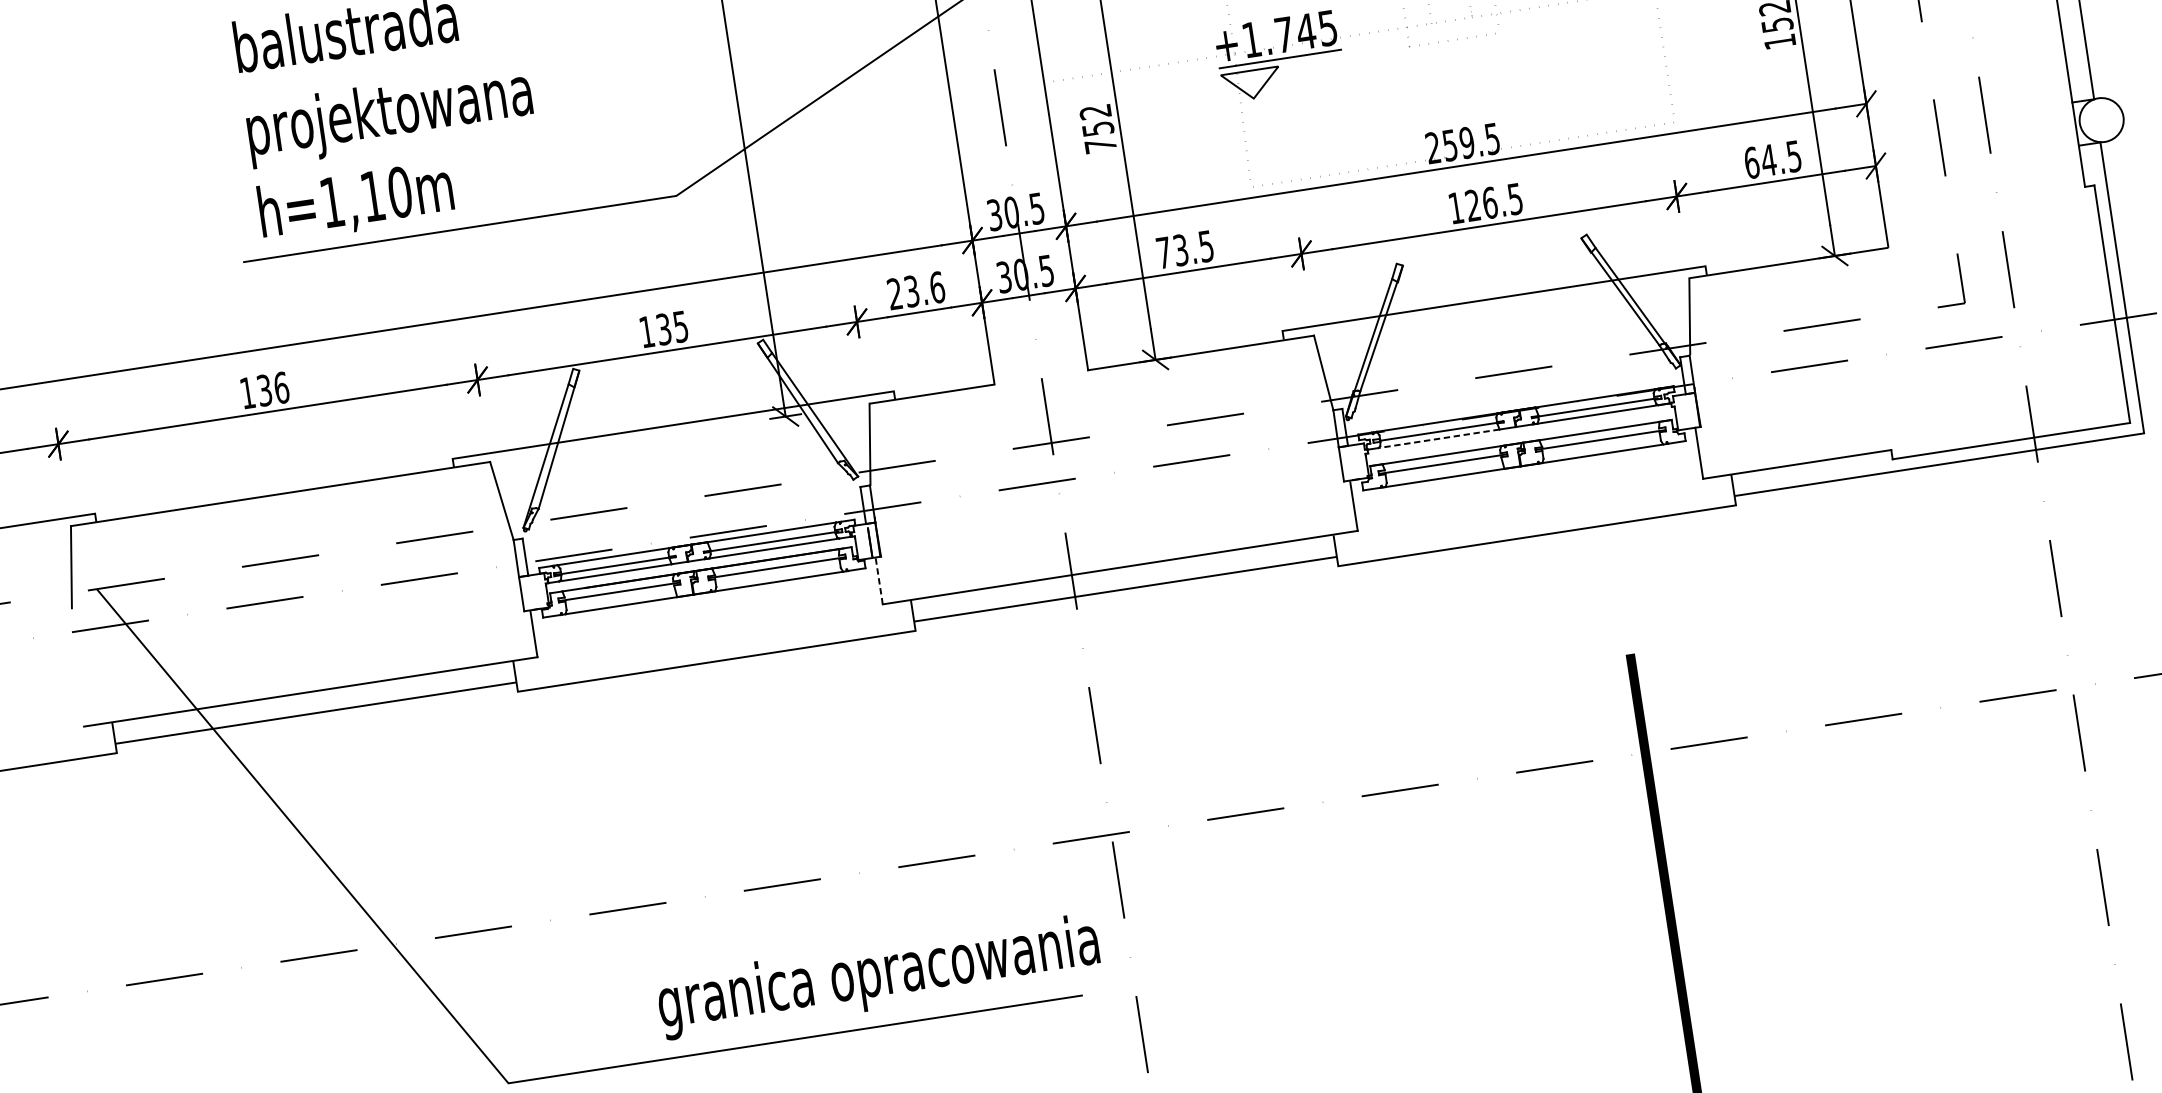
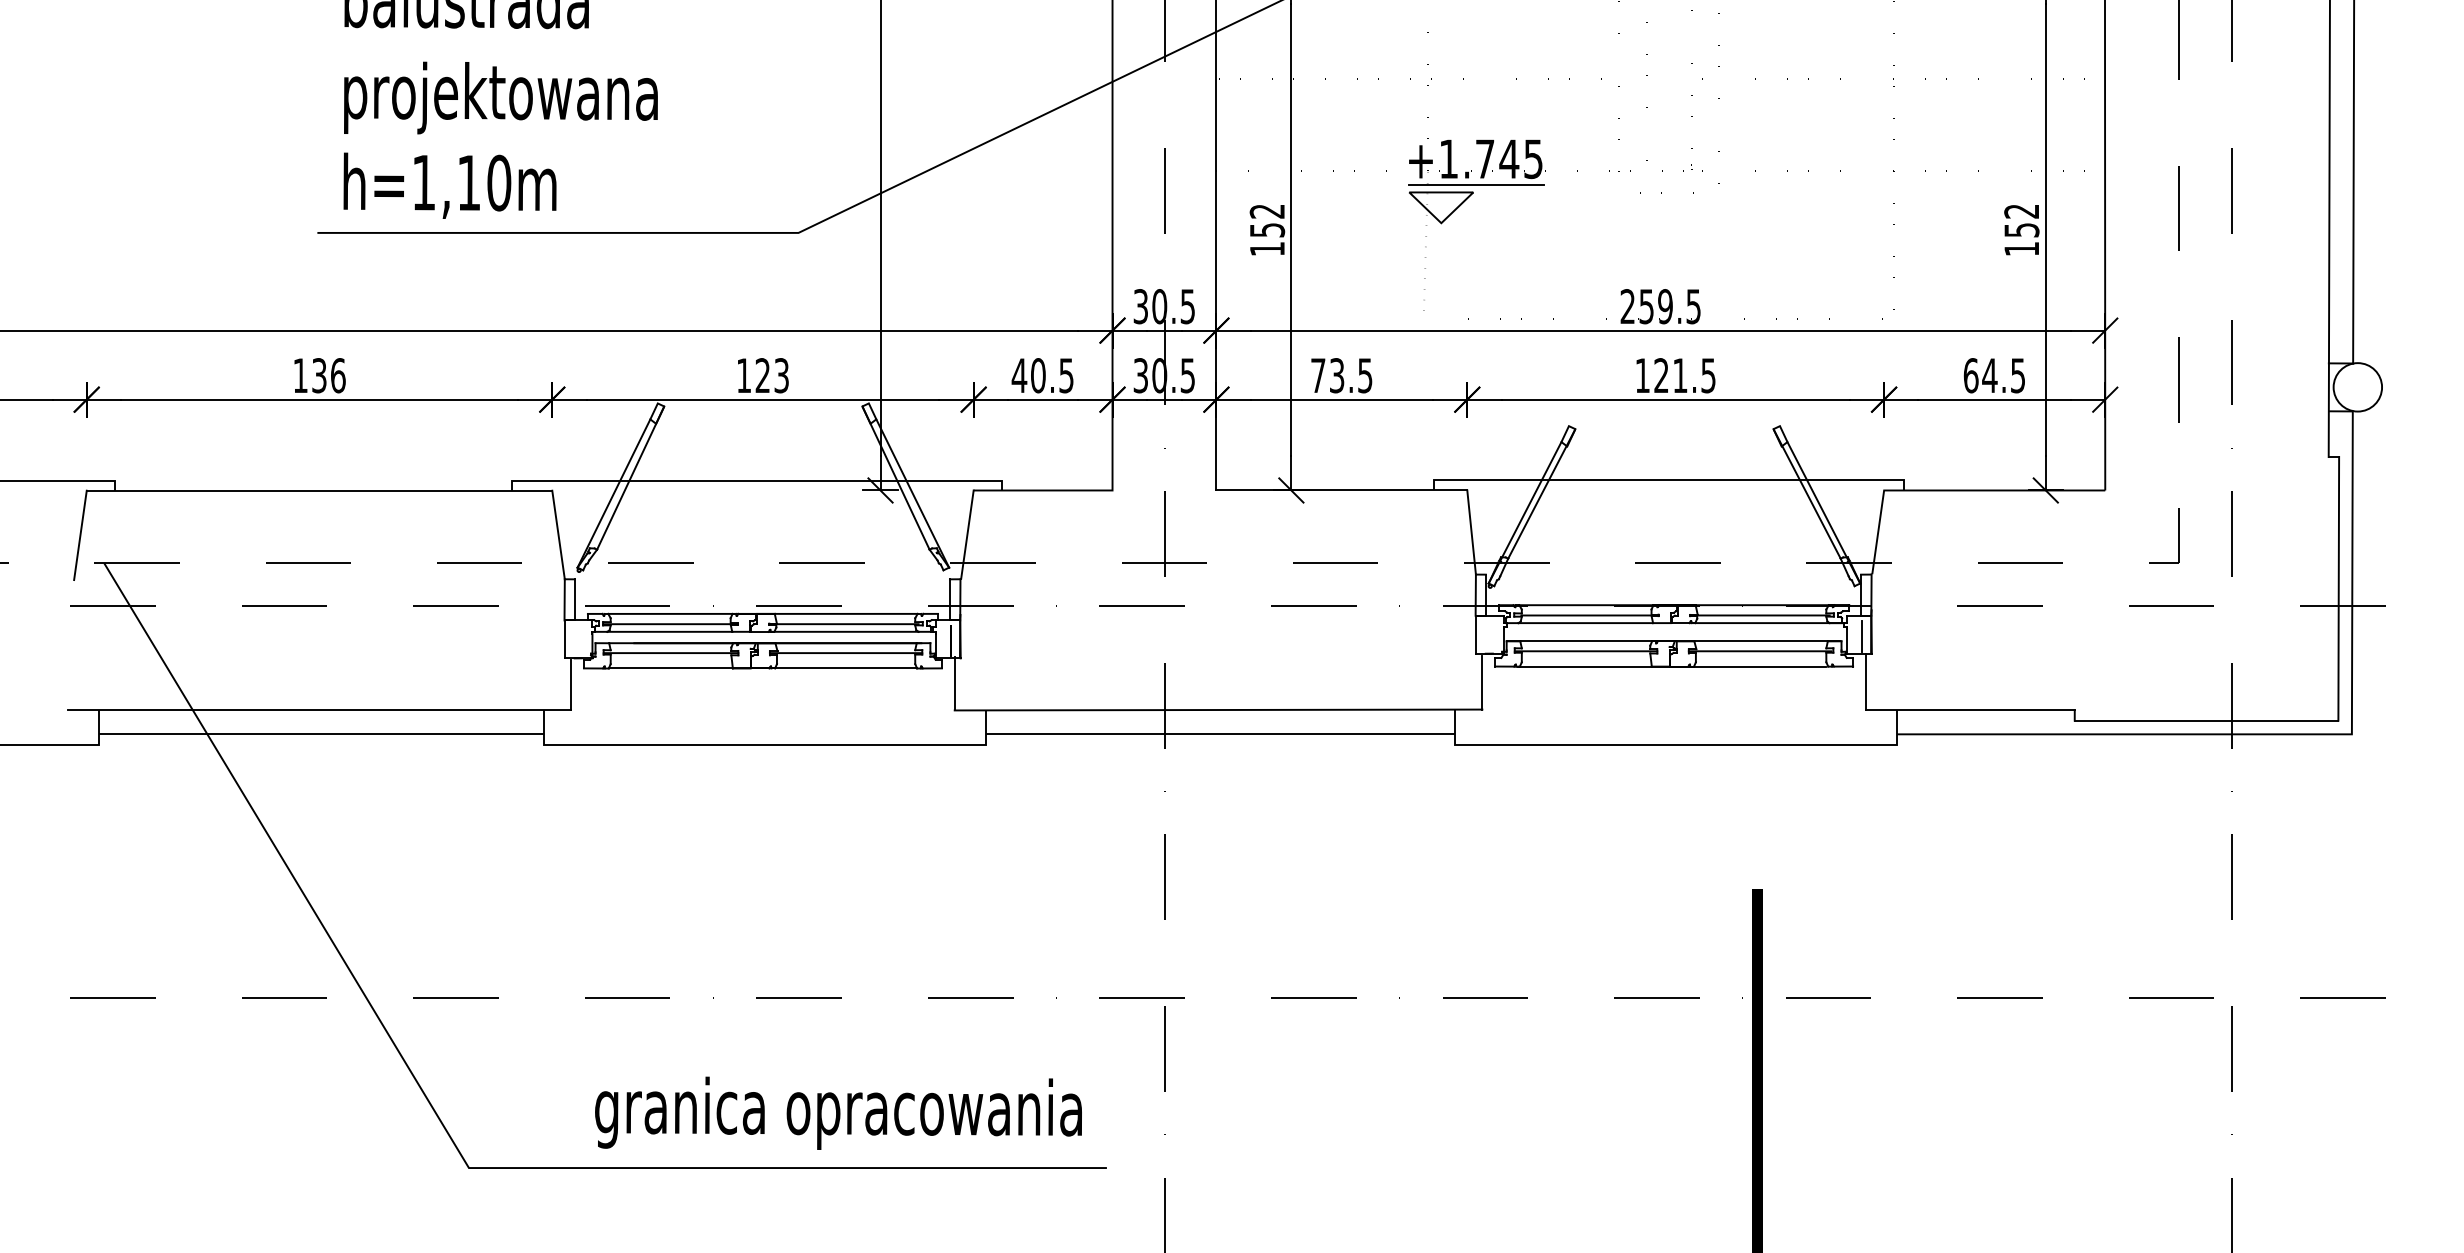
text: (1100, 145) -> (1267, 248), 752 -> 152
text: (1490, 202) -> (1680, 375), 126.5 -> 121.5
text: (915, 290) -> (1042, 375), 23.6 -> 40.5
text: (671, 328) -> (771, 375), 135 -> 123
line: (1689, 411) -> (1862, 635), added
line: (1438, 439) -> (1585, 623), dashed -> solid
line: (878, 580) -> (954, 683), dashed -> solid
text: (878, 975) -> (838, 1112), moved

